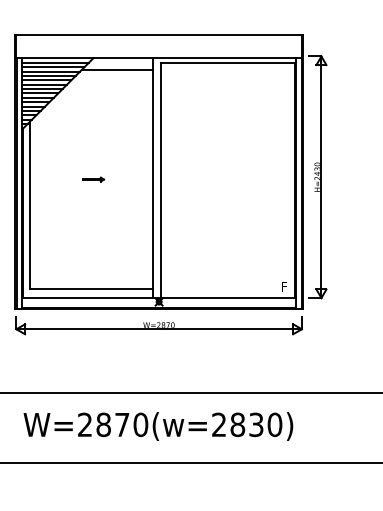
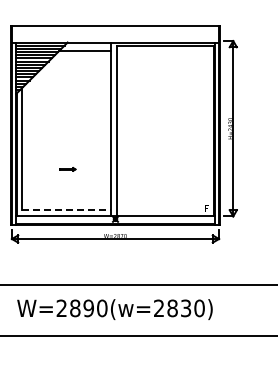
part: (92, 179) -> (67, 169), moved
line: (91, 288) -> (66, 209), solid -> dashed
text: (121, 424) -> (88, 308), W=2870(w=2830) -> W=2890(w=2830)

